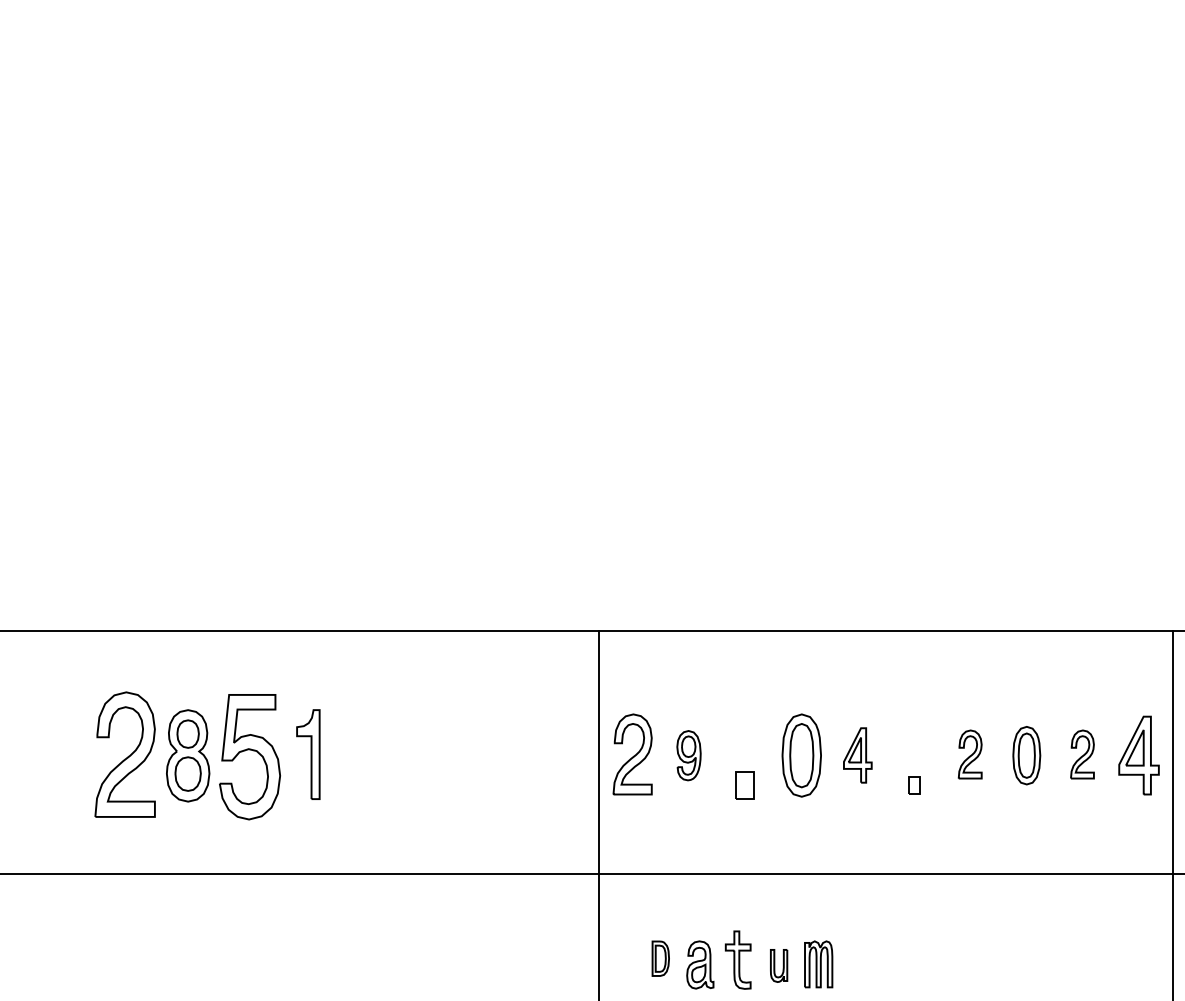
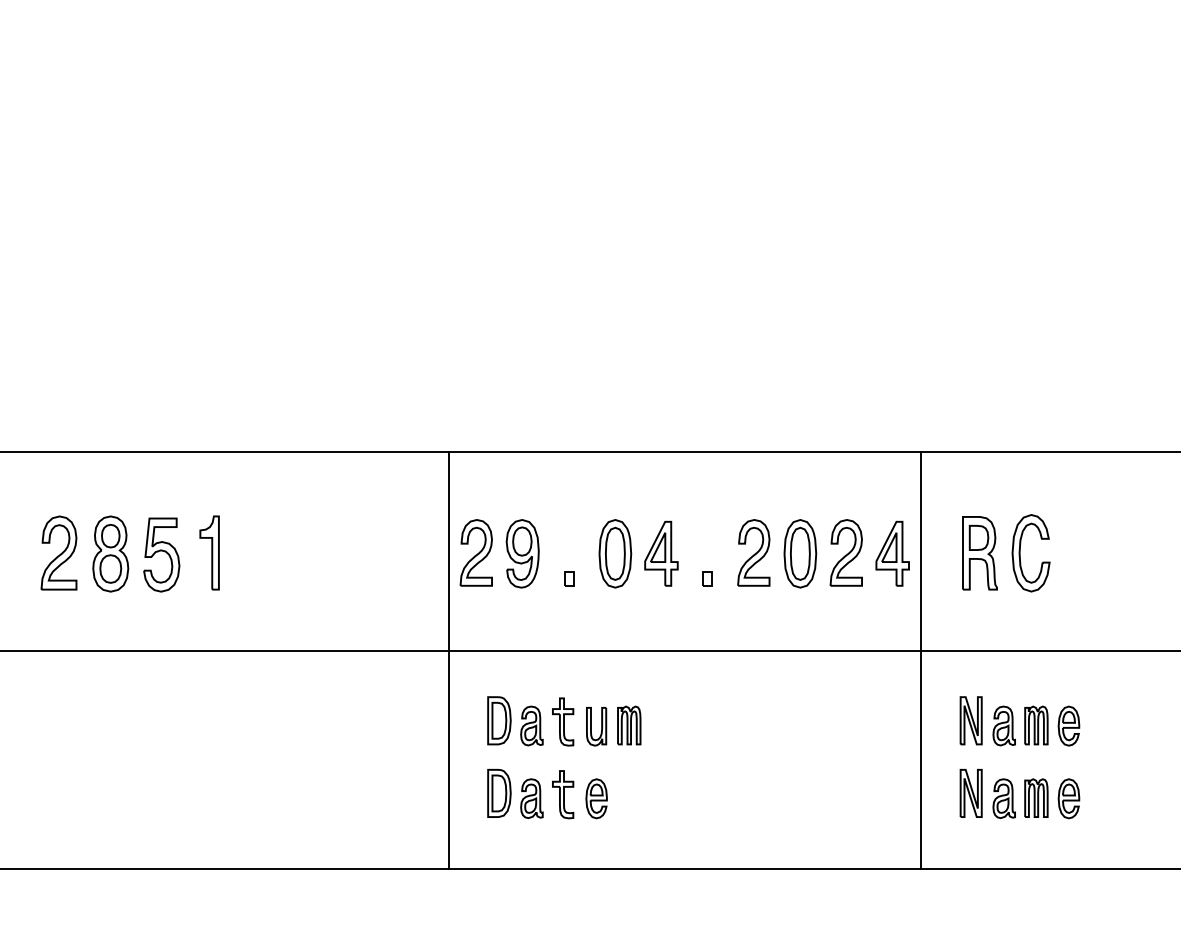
part: (124, 753) -> (58, 552), size x0.71
part: (969, 753) -> (753, 552), size x1.67
part: (1081, 753) -> (845, 552), size x1.67
part: (688, 755) -> (522, 553), size x1.67
part: (857, 755) -> (661, 553), size x1.43
part: (1026, 755) -> (800, 553), size x1.43
part: (249, 756) -> (161, 554), size x0.71
part: (745, 785) -> (569, 578), size x0.62
part: (660, 958) -> (499, 720), size x1.67
part: (778, 965) -> (596, 726), size x1.43

